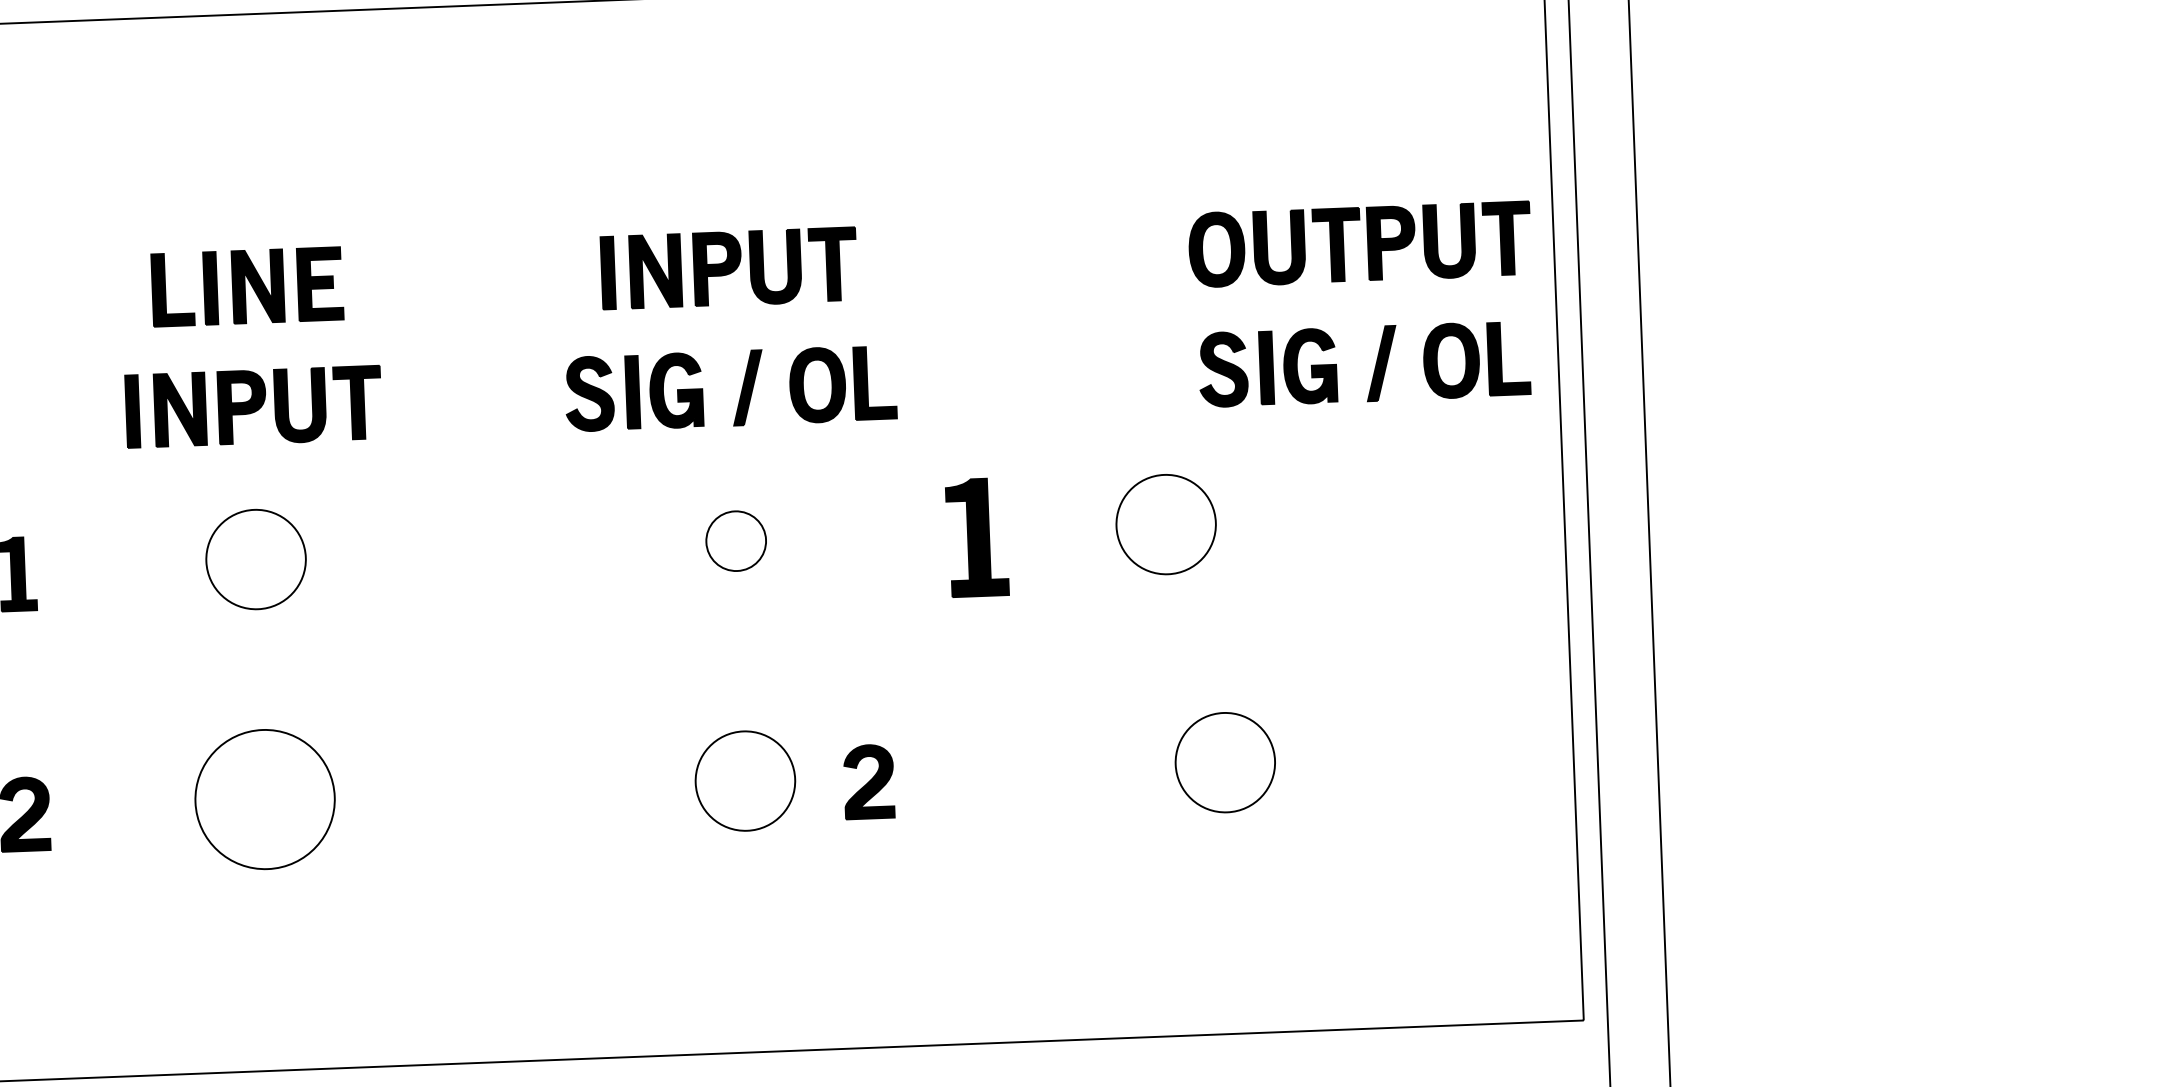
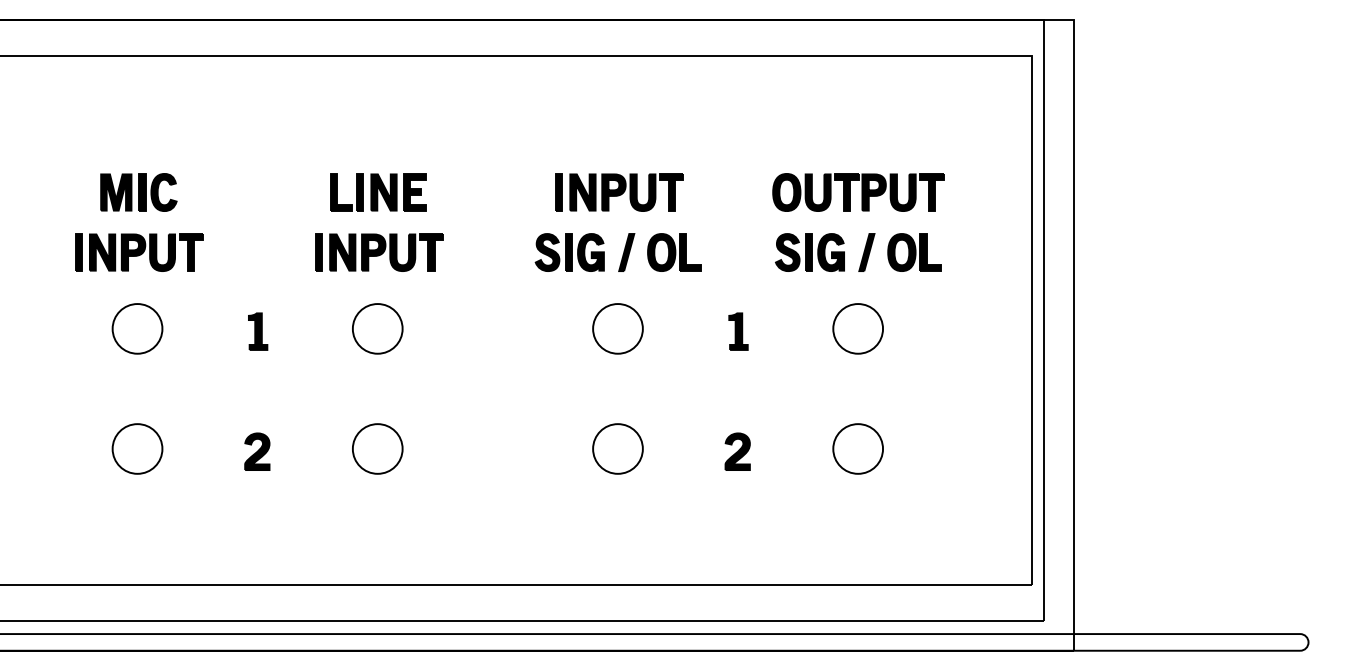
part: (1369, 281) -> (862, 211), moved
part: (1164, 523) -> (857, 328), moved
part: (977, 537) -> (738, 331), size x0.62
part: (735, 540) -> (617, 328), size x1.67
part: (868, 781) -> (737, 451), moved
part: (264, 798) -> (377, 448), size x0.71

